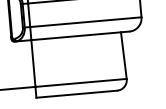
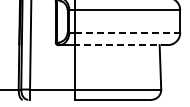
line: (85, 21) -> (127, 32), solid -> dashed
line: (80, 36) -> (121, 45), solid -> dashed

